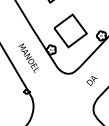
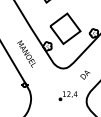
part: (72, 103) -> (67, 96), added

